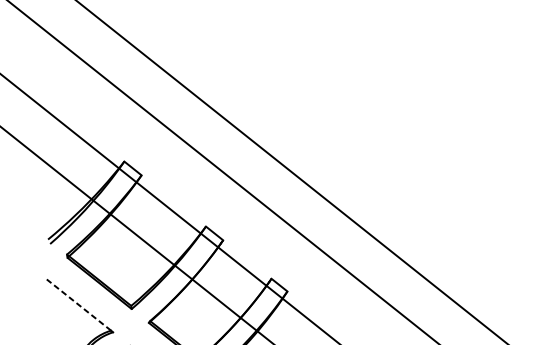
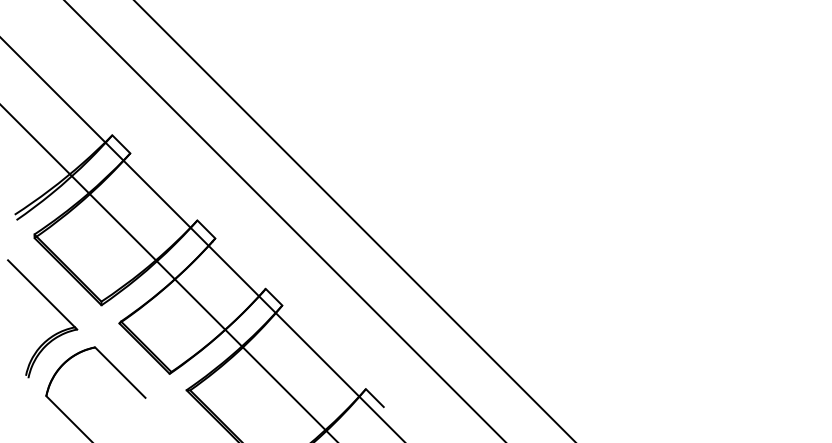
line: (78, 304) -> (41, 293), dashed -> solid

